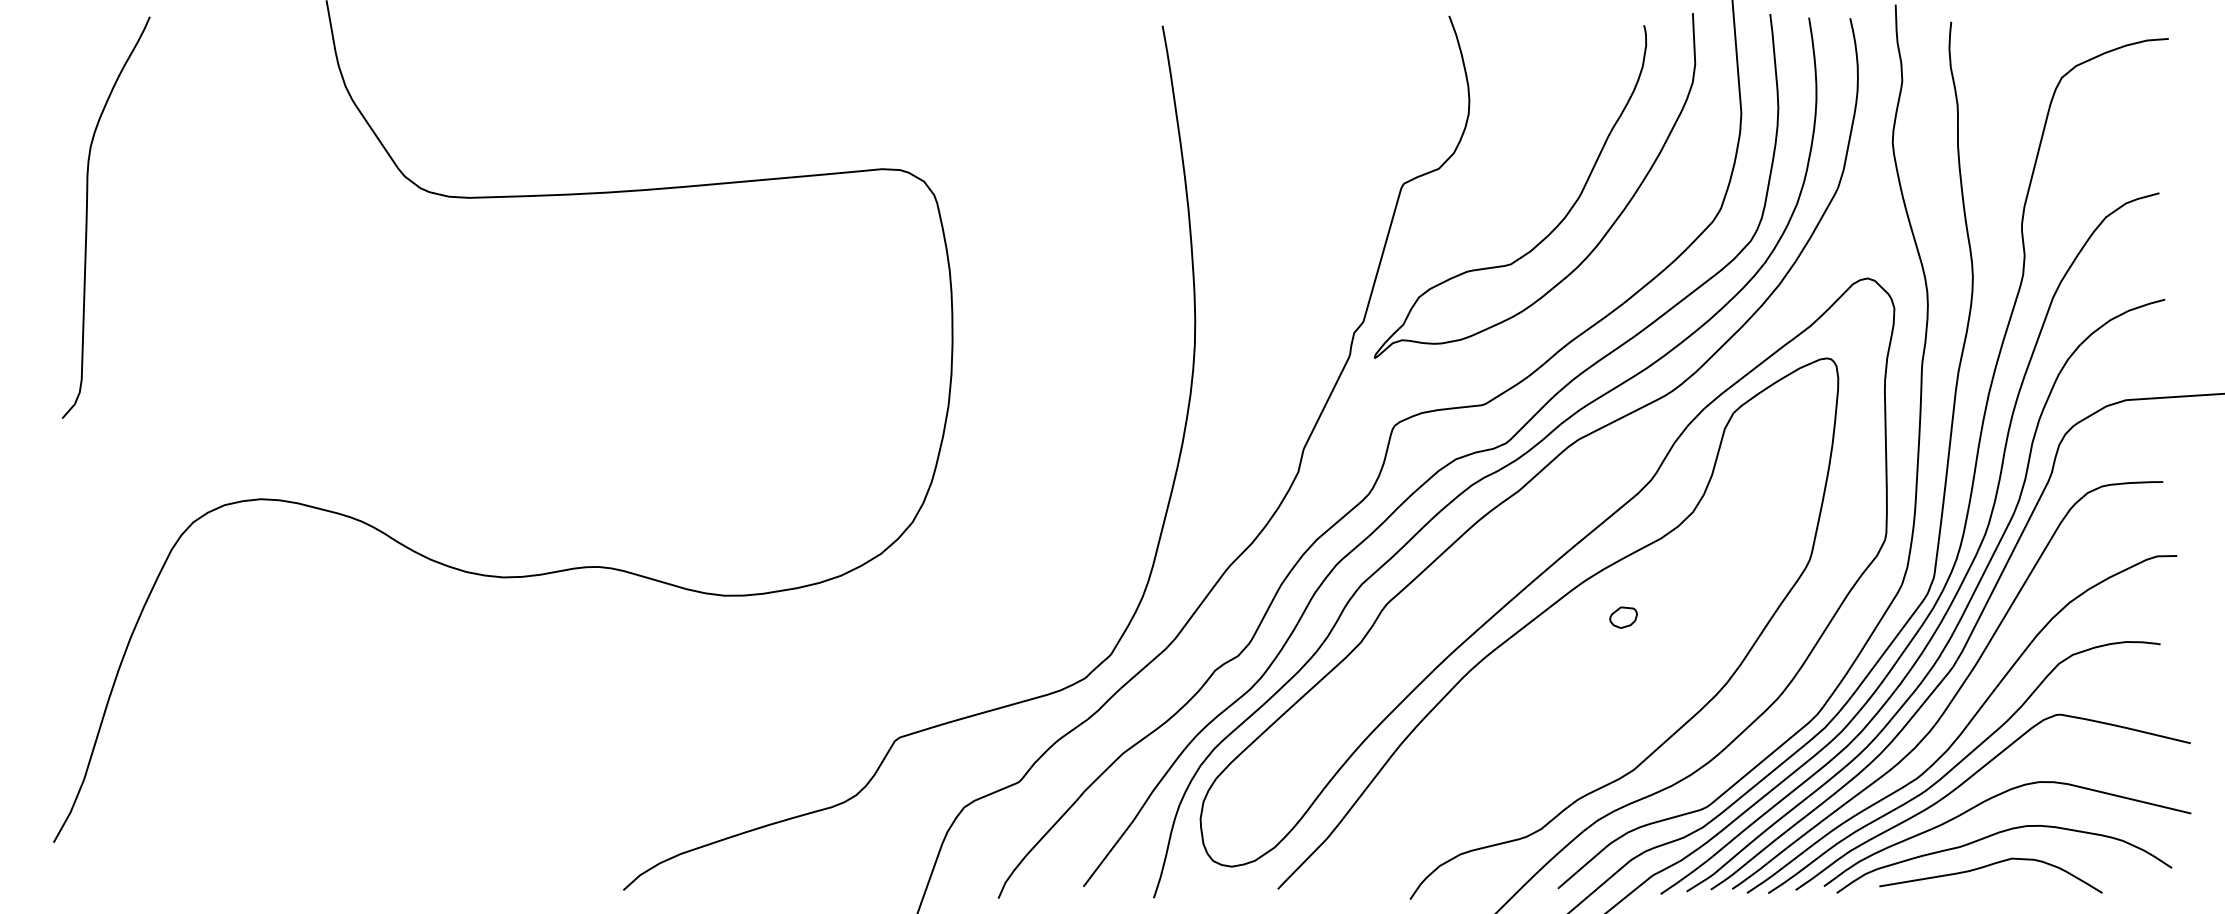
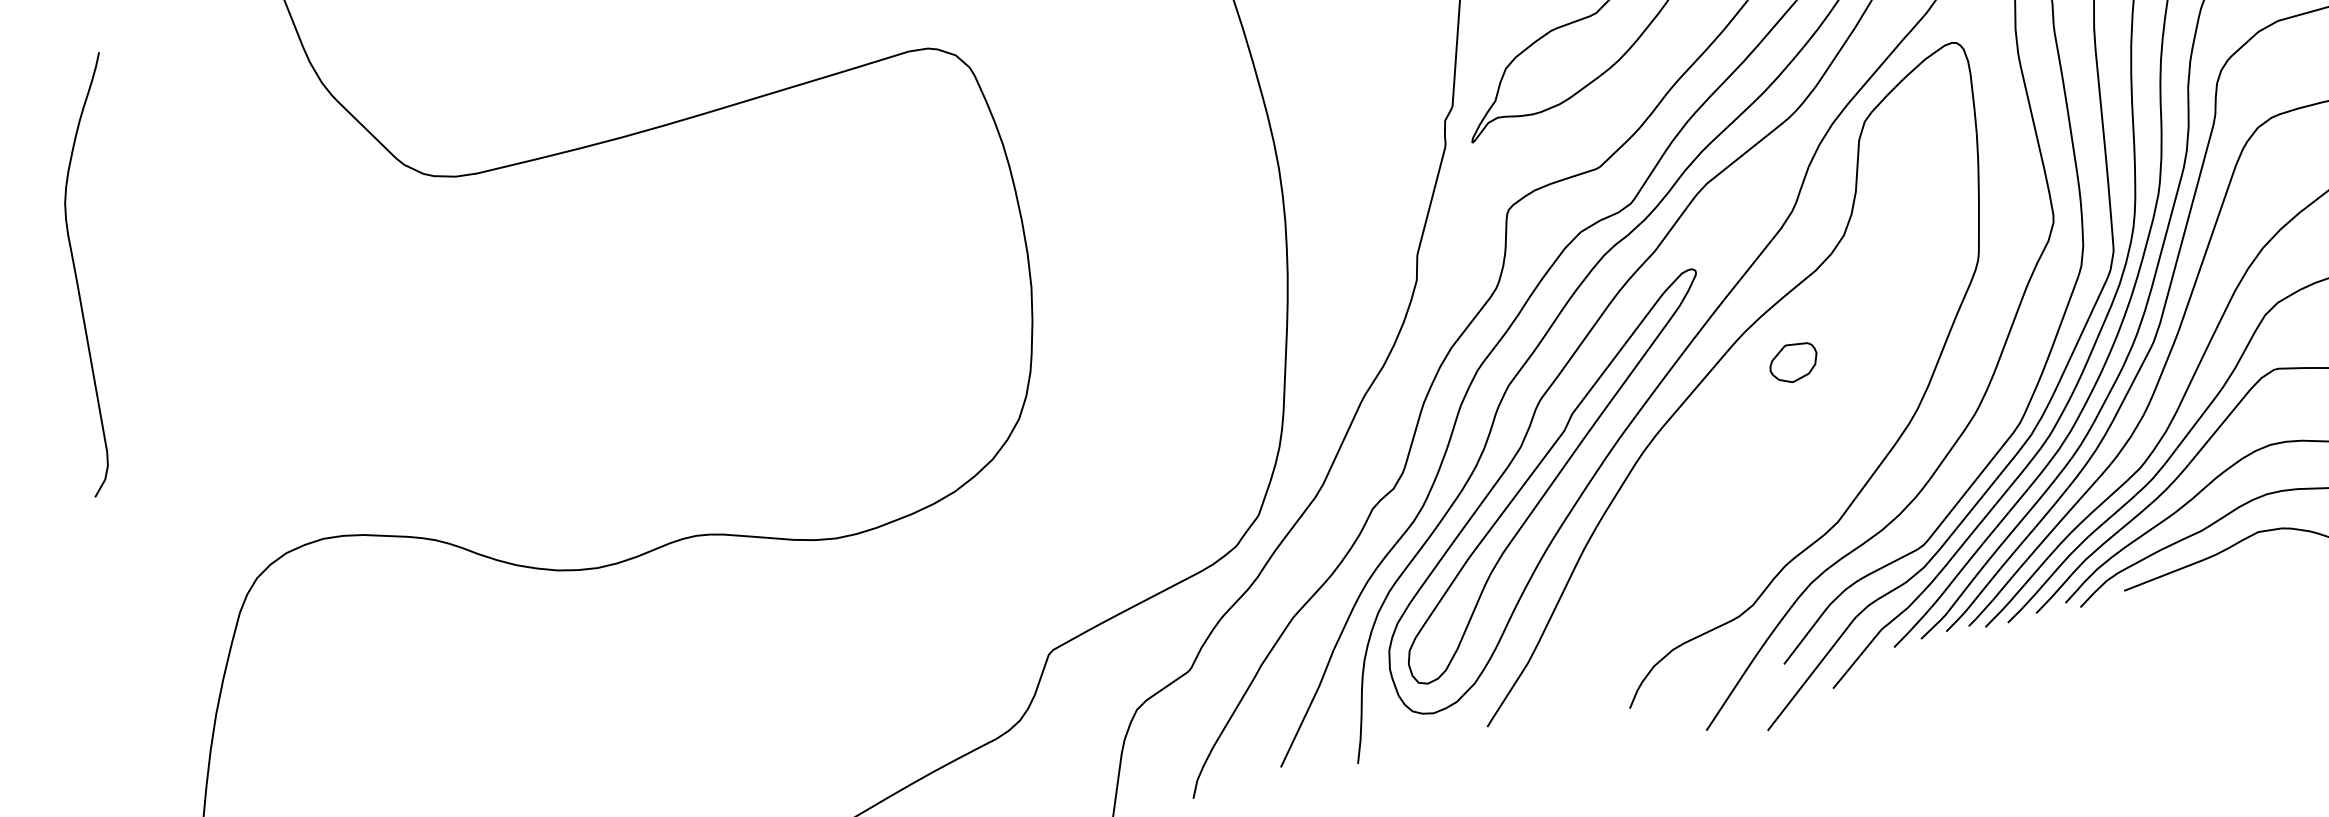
part: (1623, 617) -> (1793, 362), size x1.67
part: (1385, 676) -> (1554, 477), added

